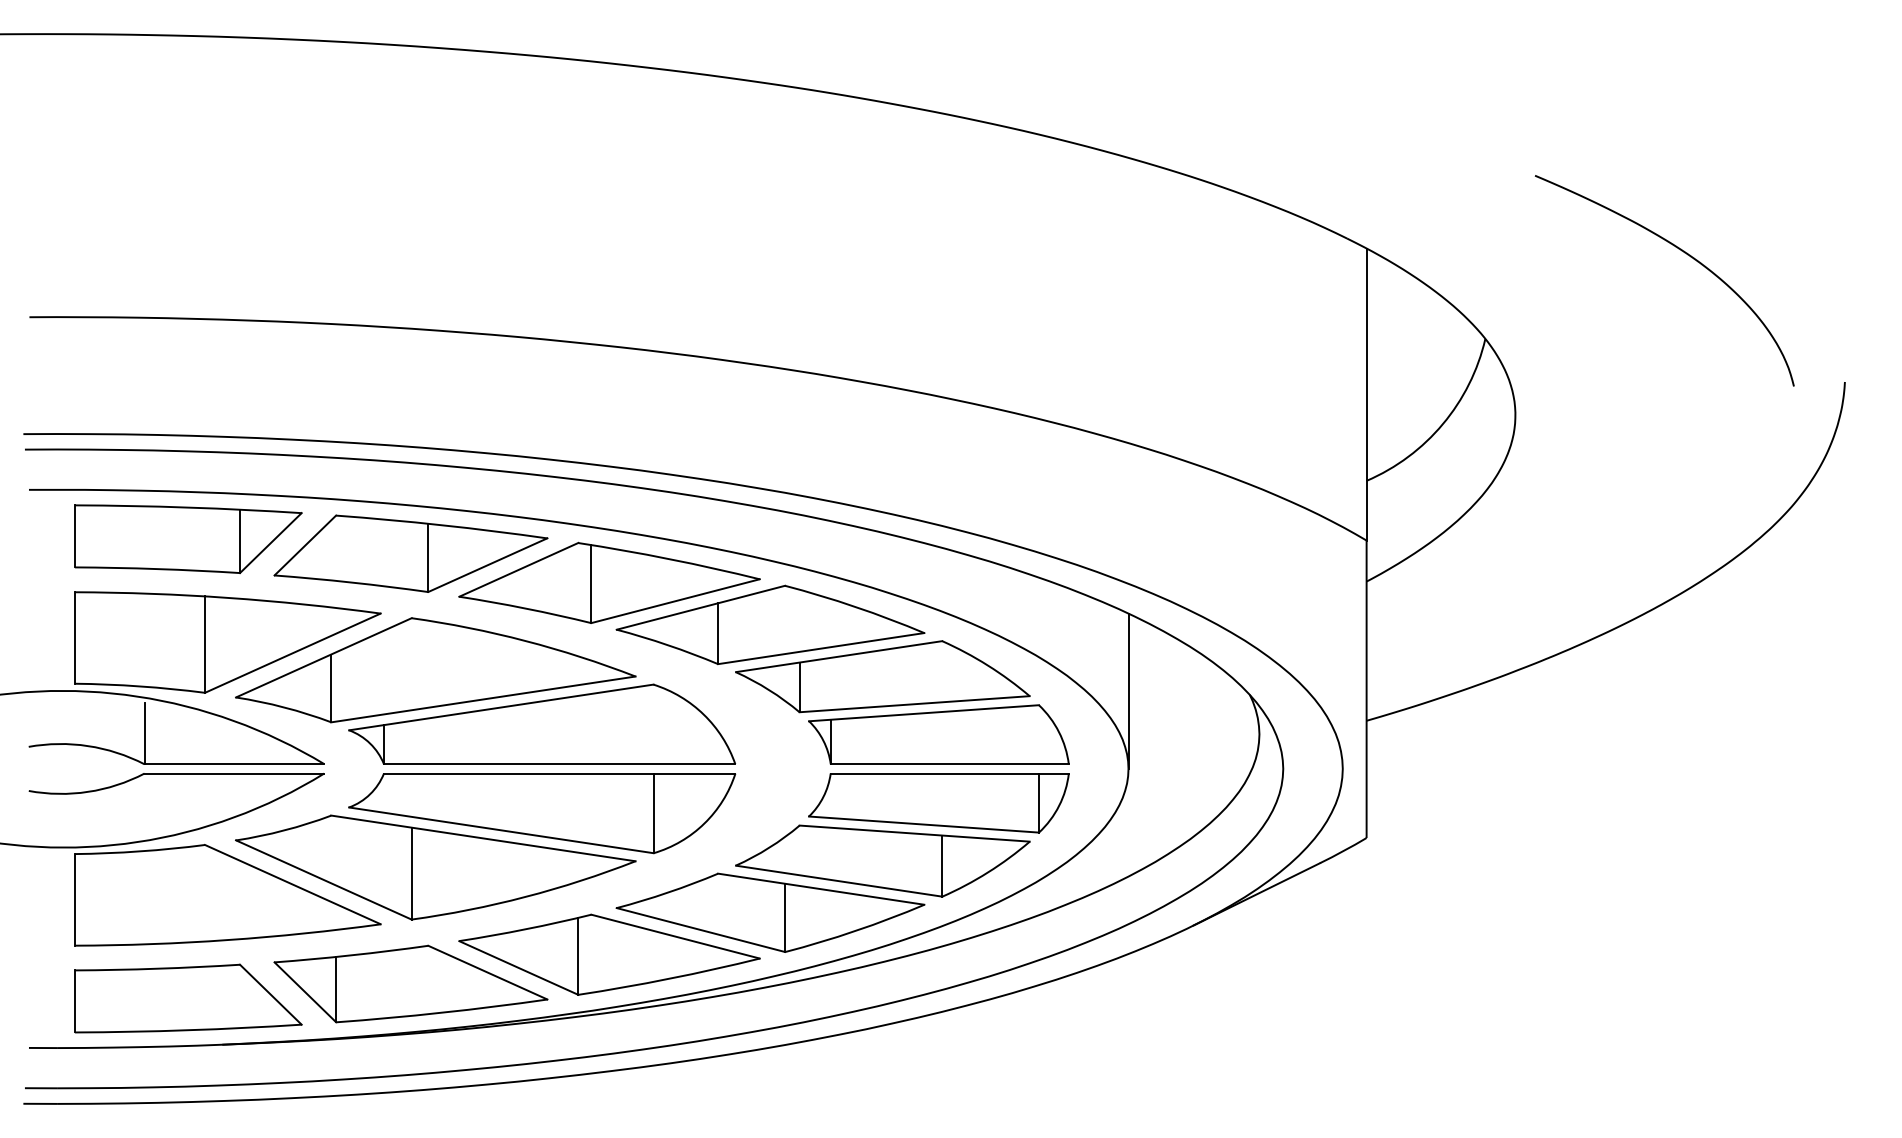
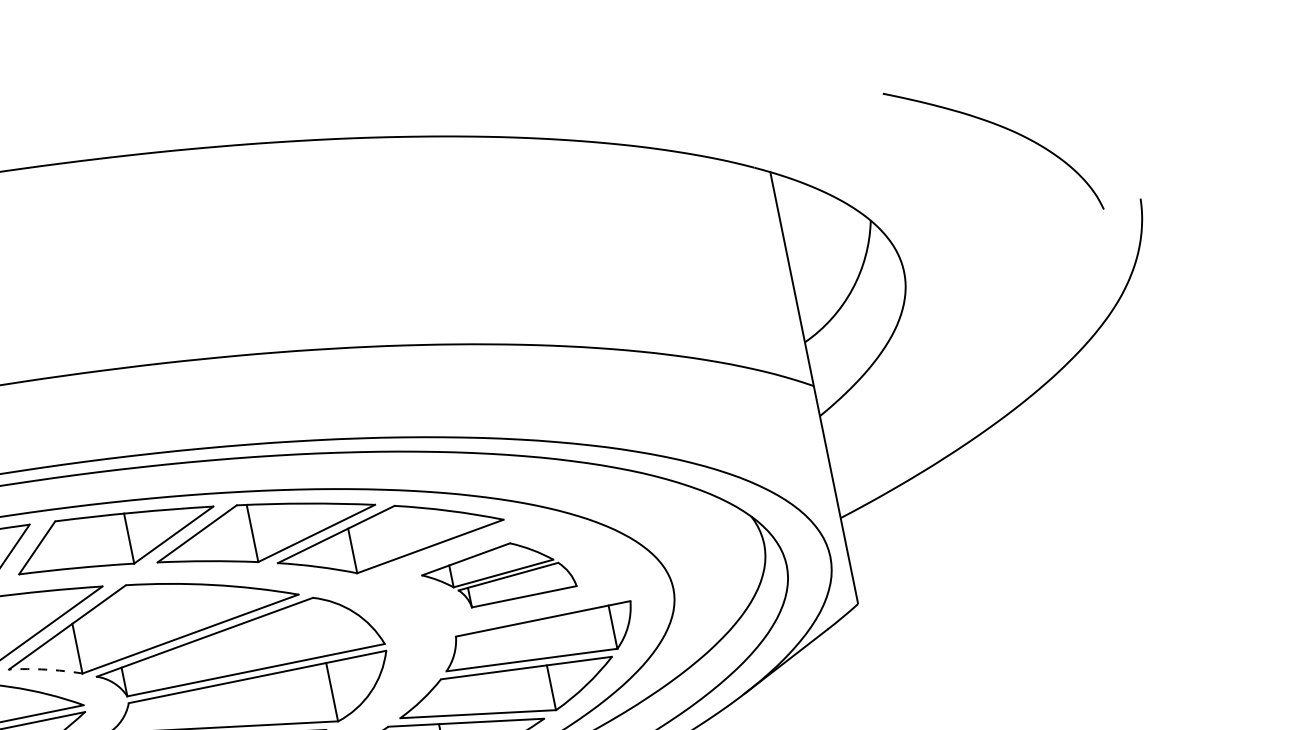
line: (1128, 690) -> (661, 531), removed
part: (902, 702) -> (498, 573), size x0.6
arc: (284, 707) -> (46, 669), solid -> dashed

